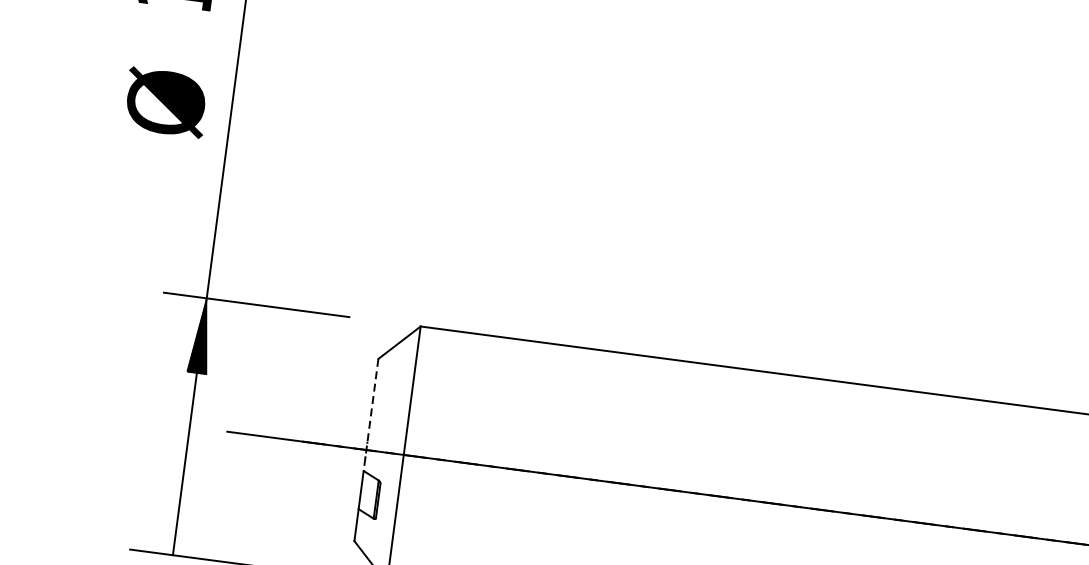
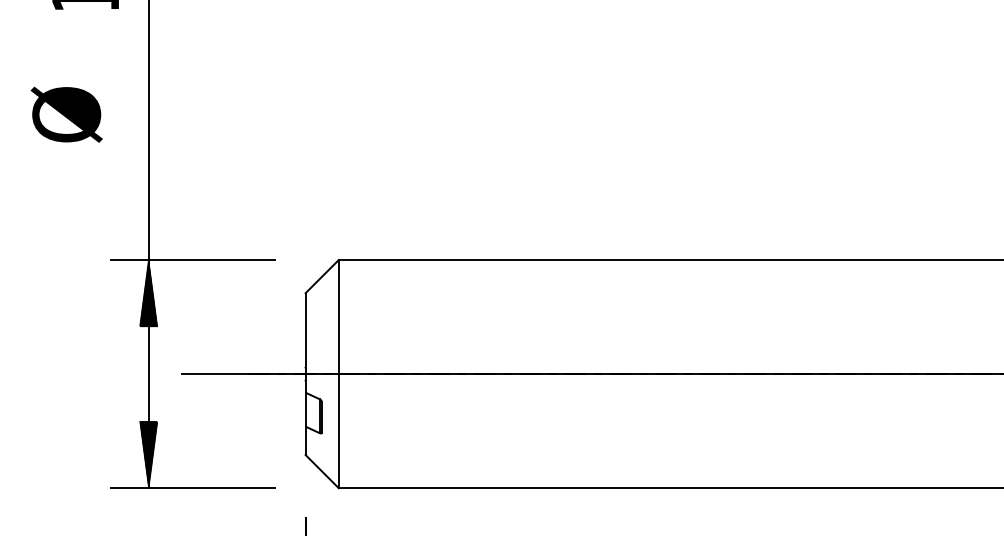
text: (165, 102) -> (66, 114), moved
line: (370, 414) -> (305, 342), dashed -> solid
hatch: (177, 517) -> (148, 454), added

